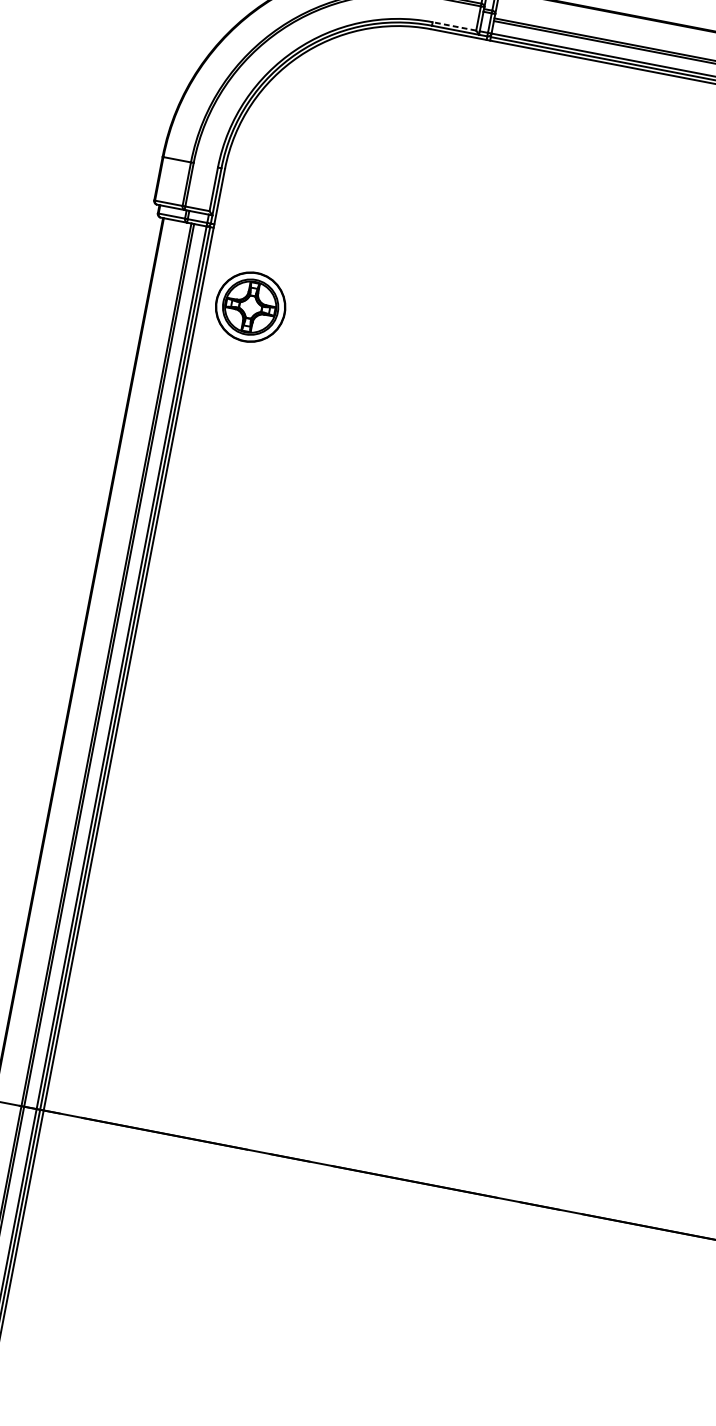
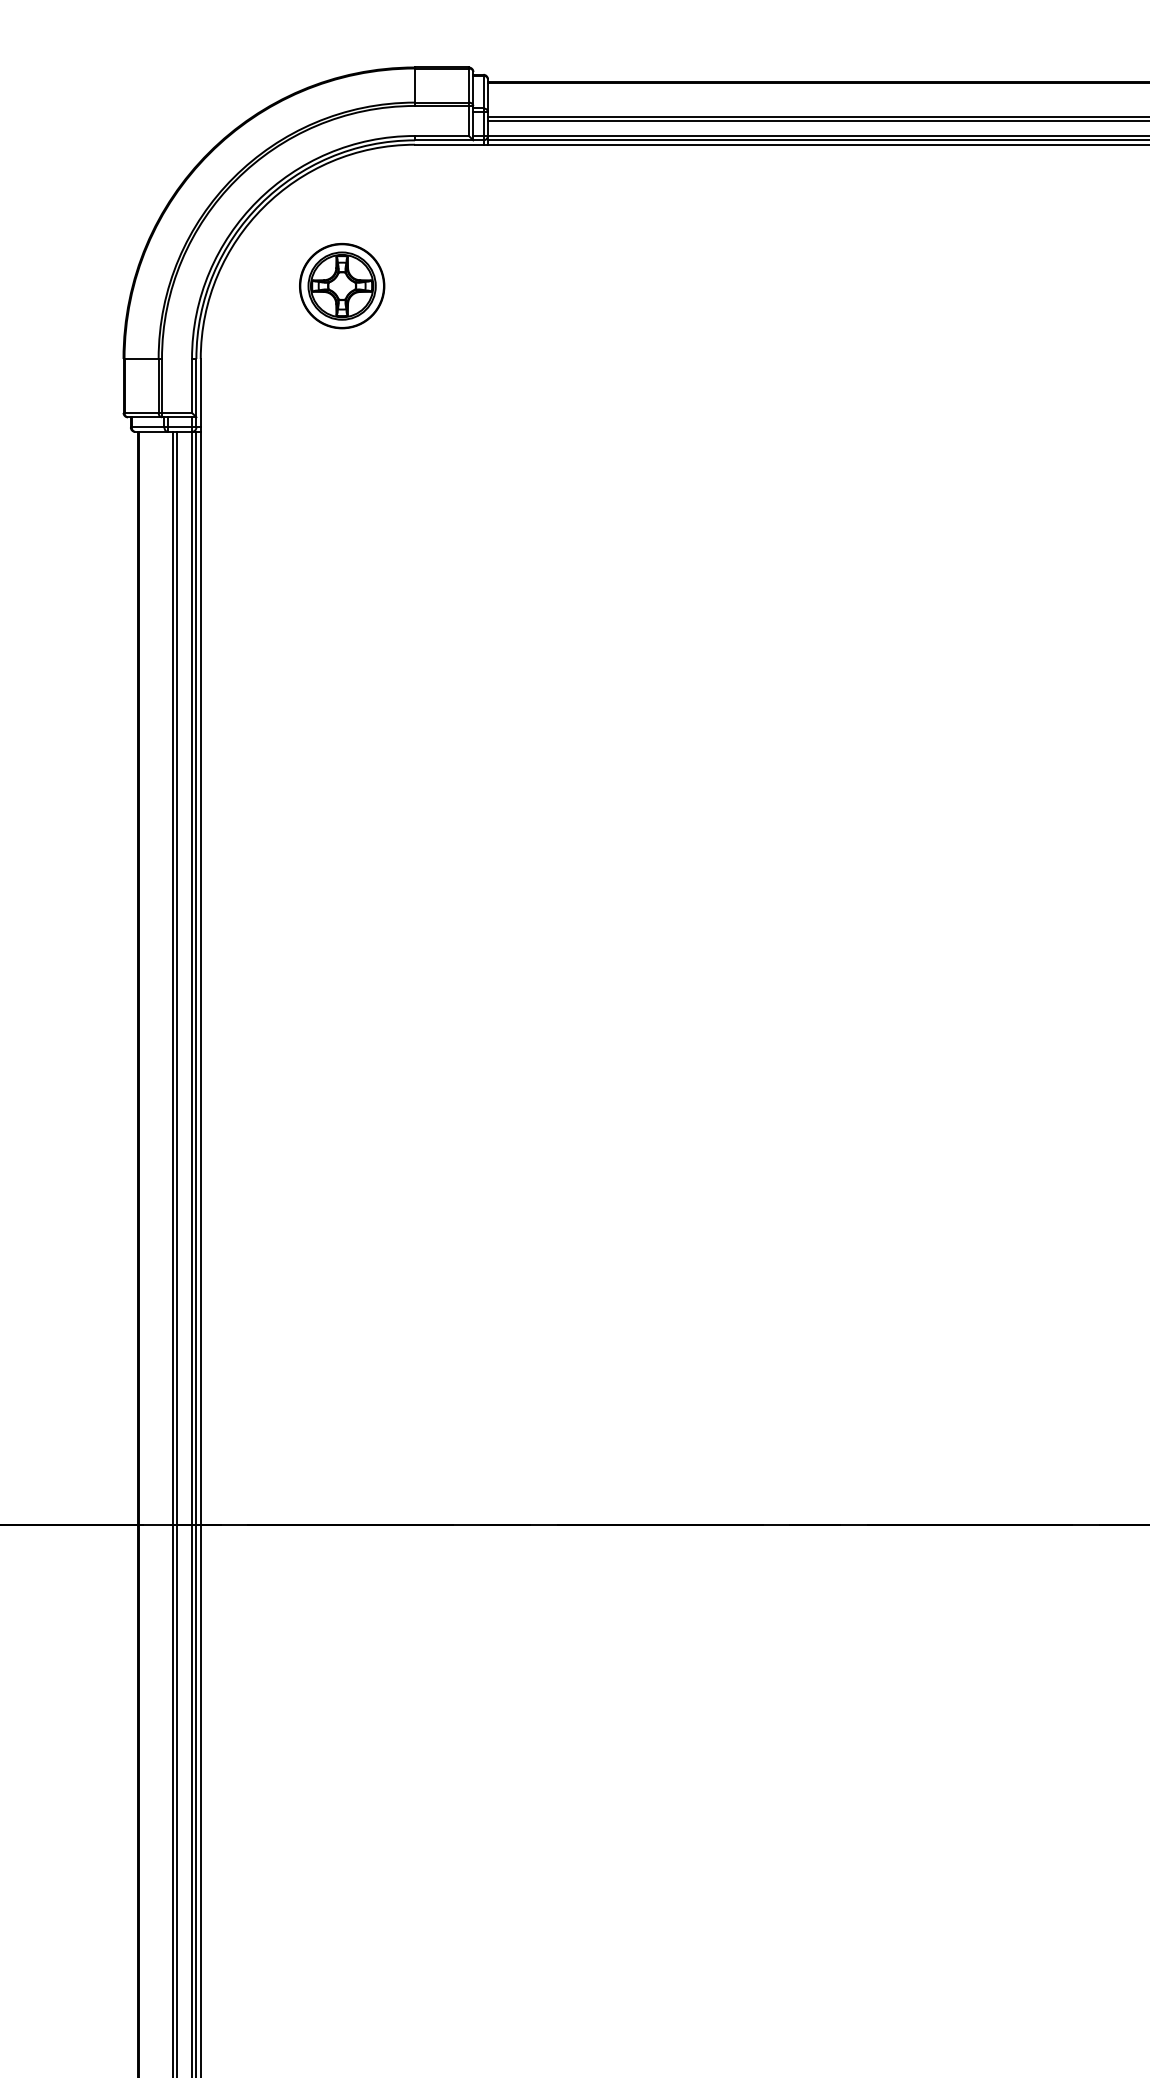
line: (454, 25) -> (441, 135), dashed -> solid
part: (250, 307) -> (342, 286), moved

